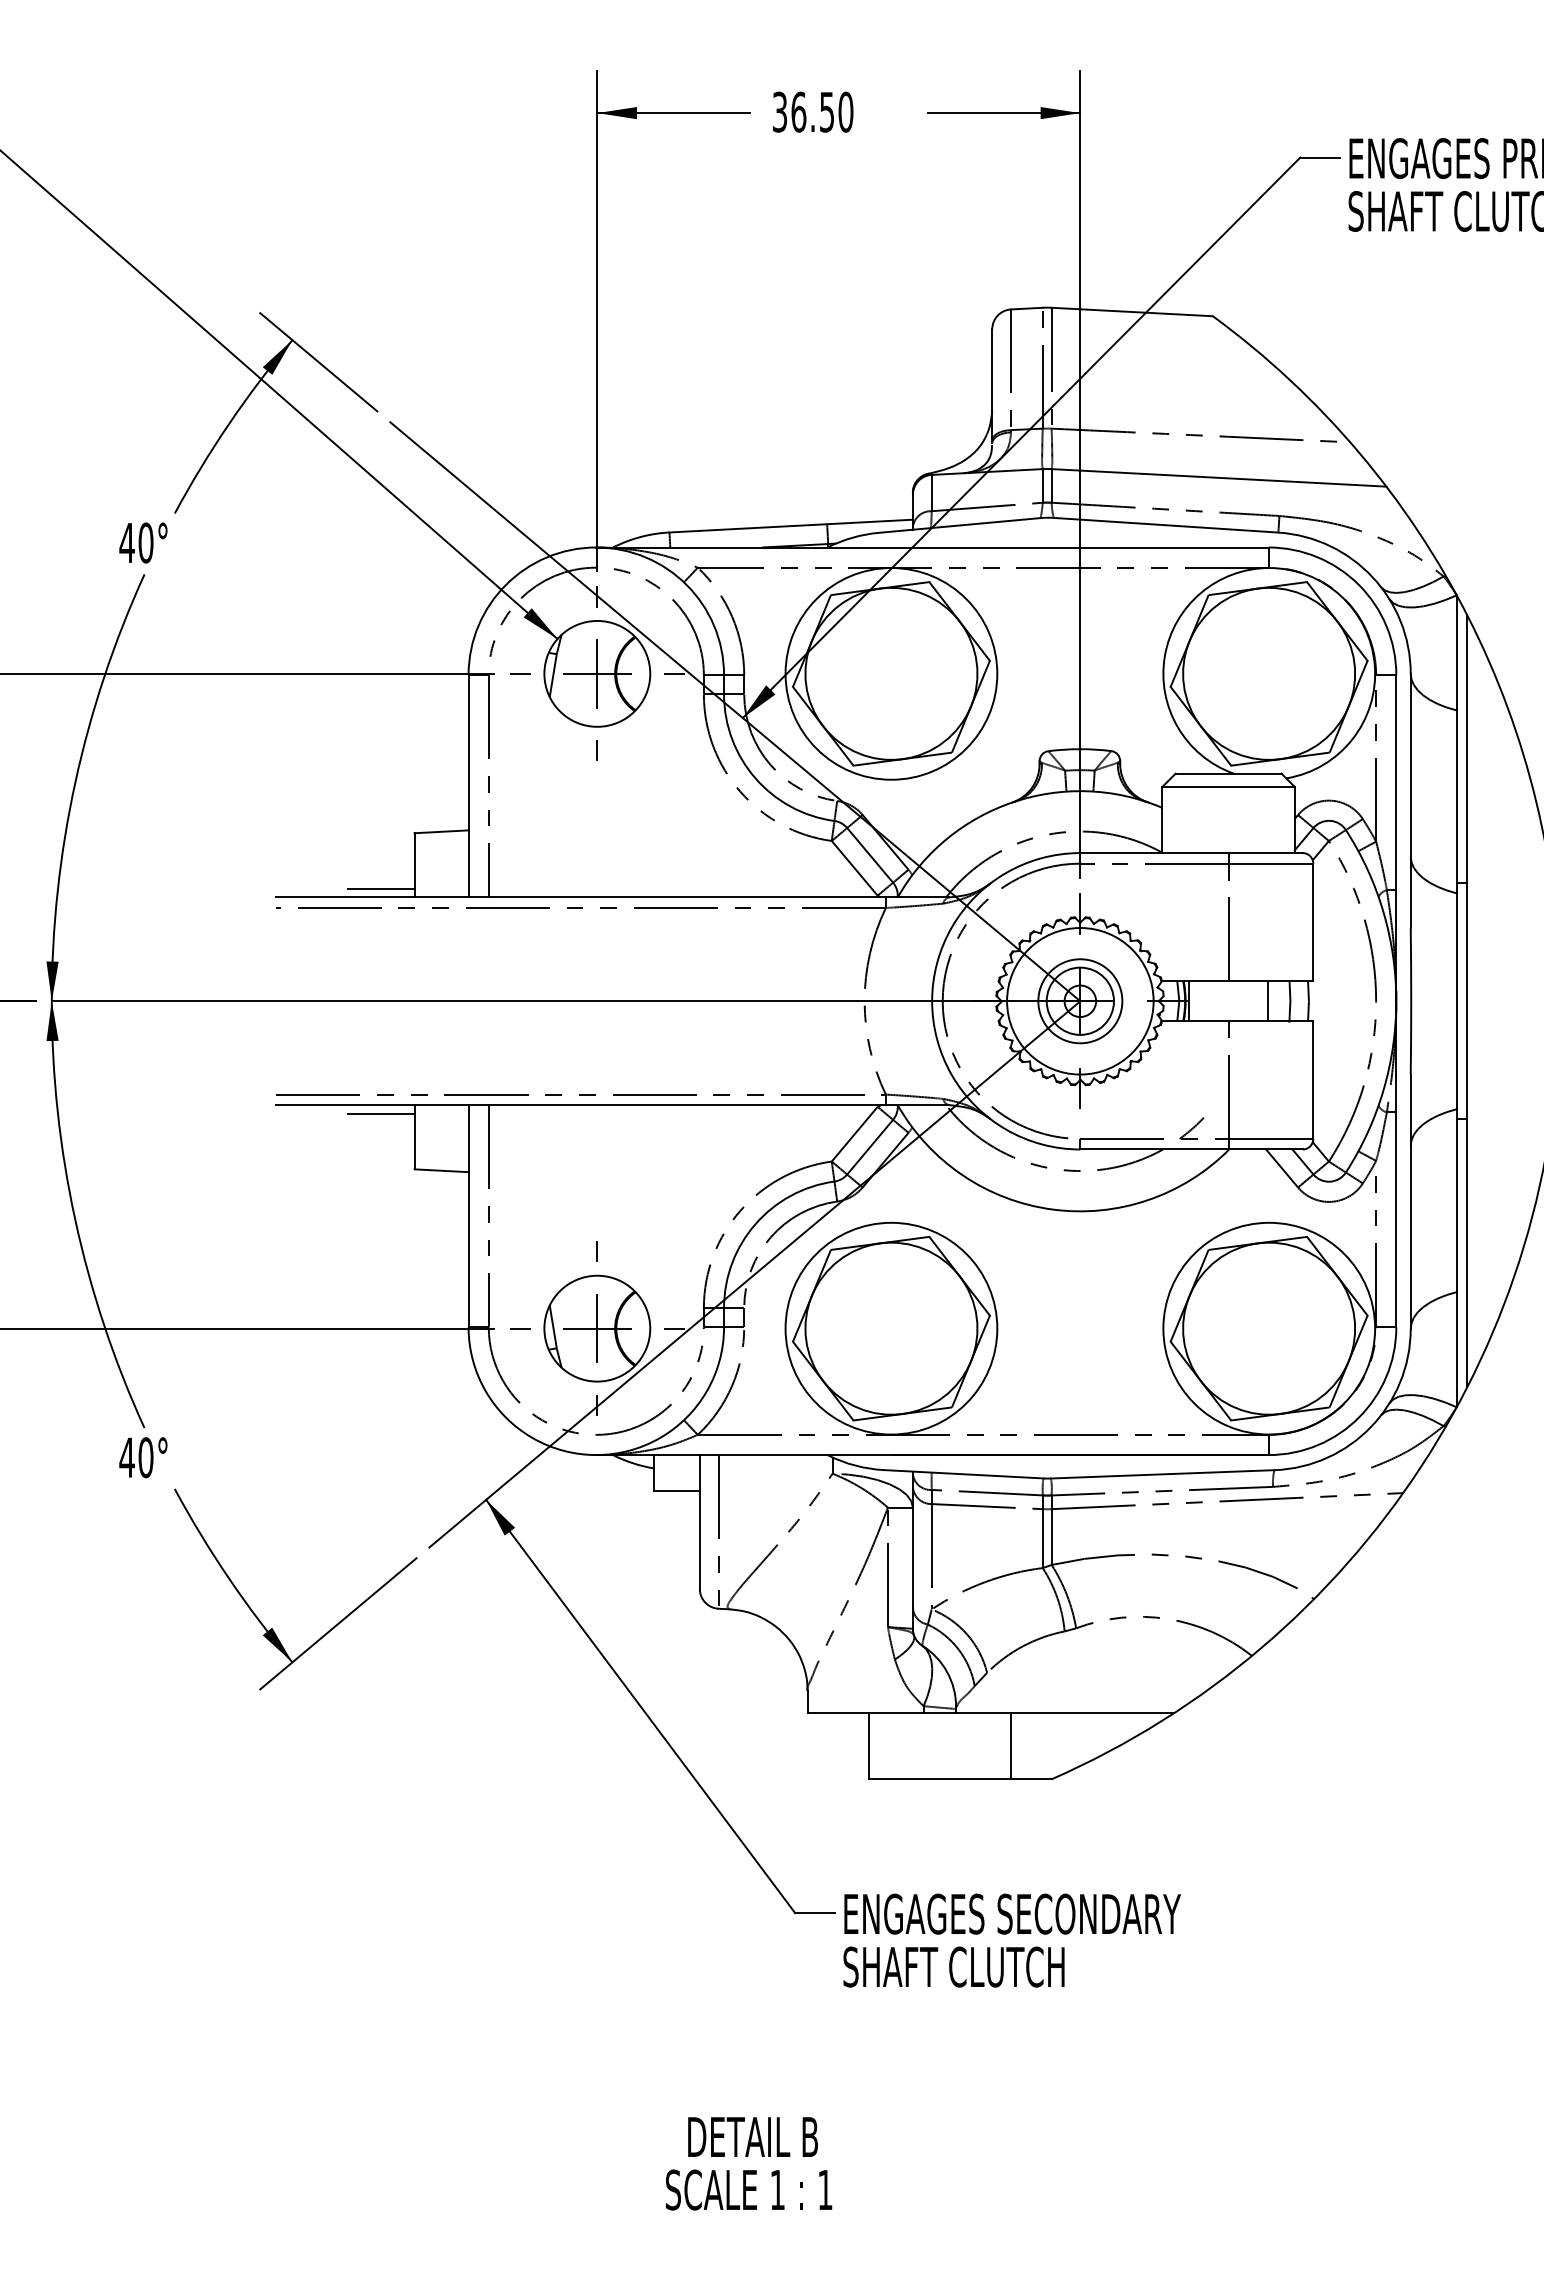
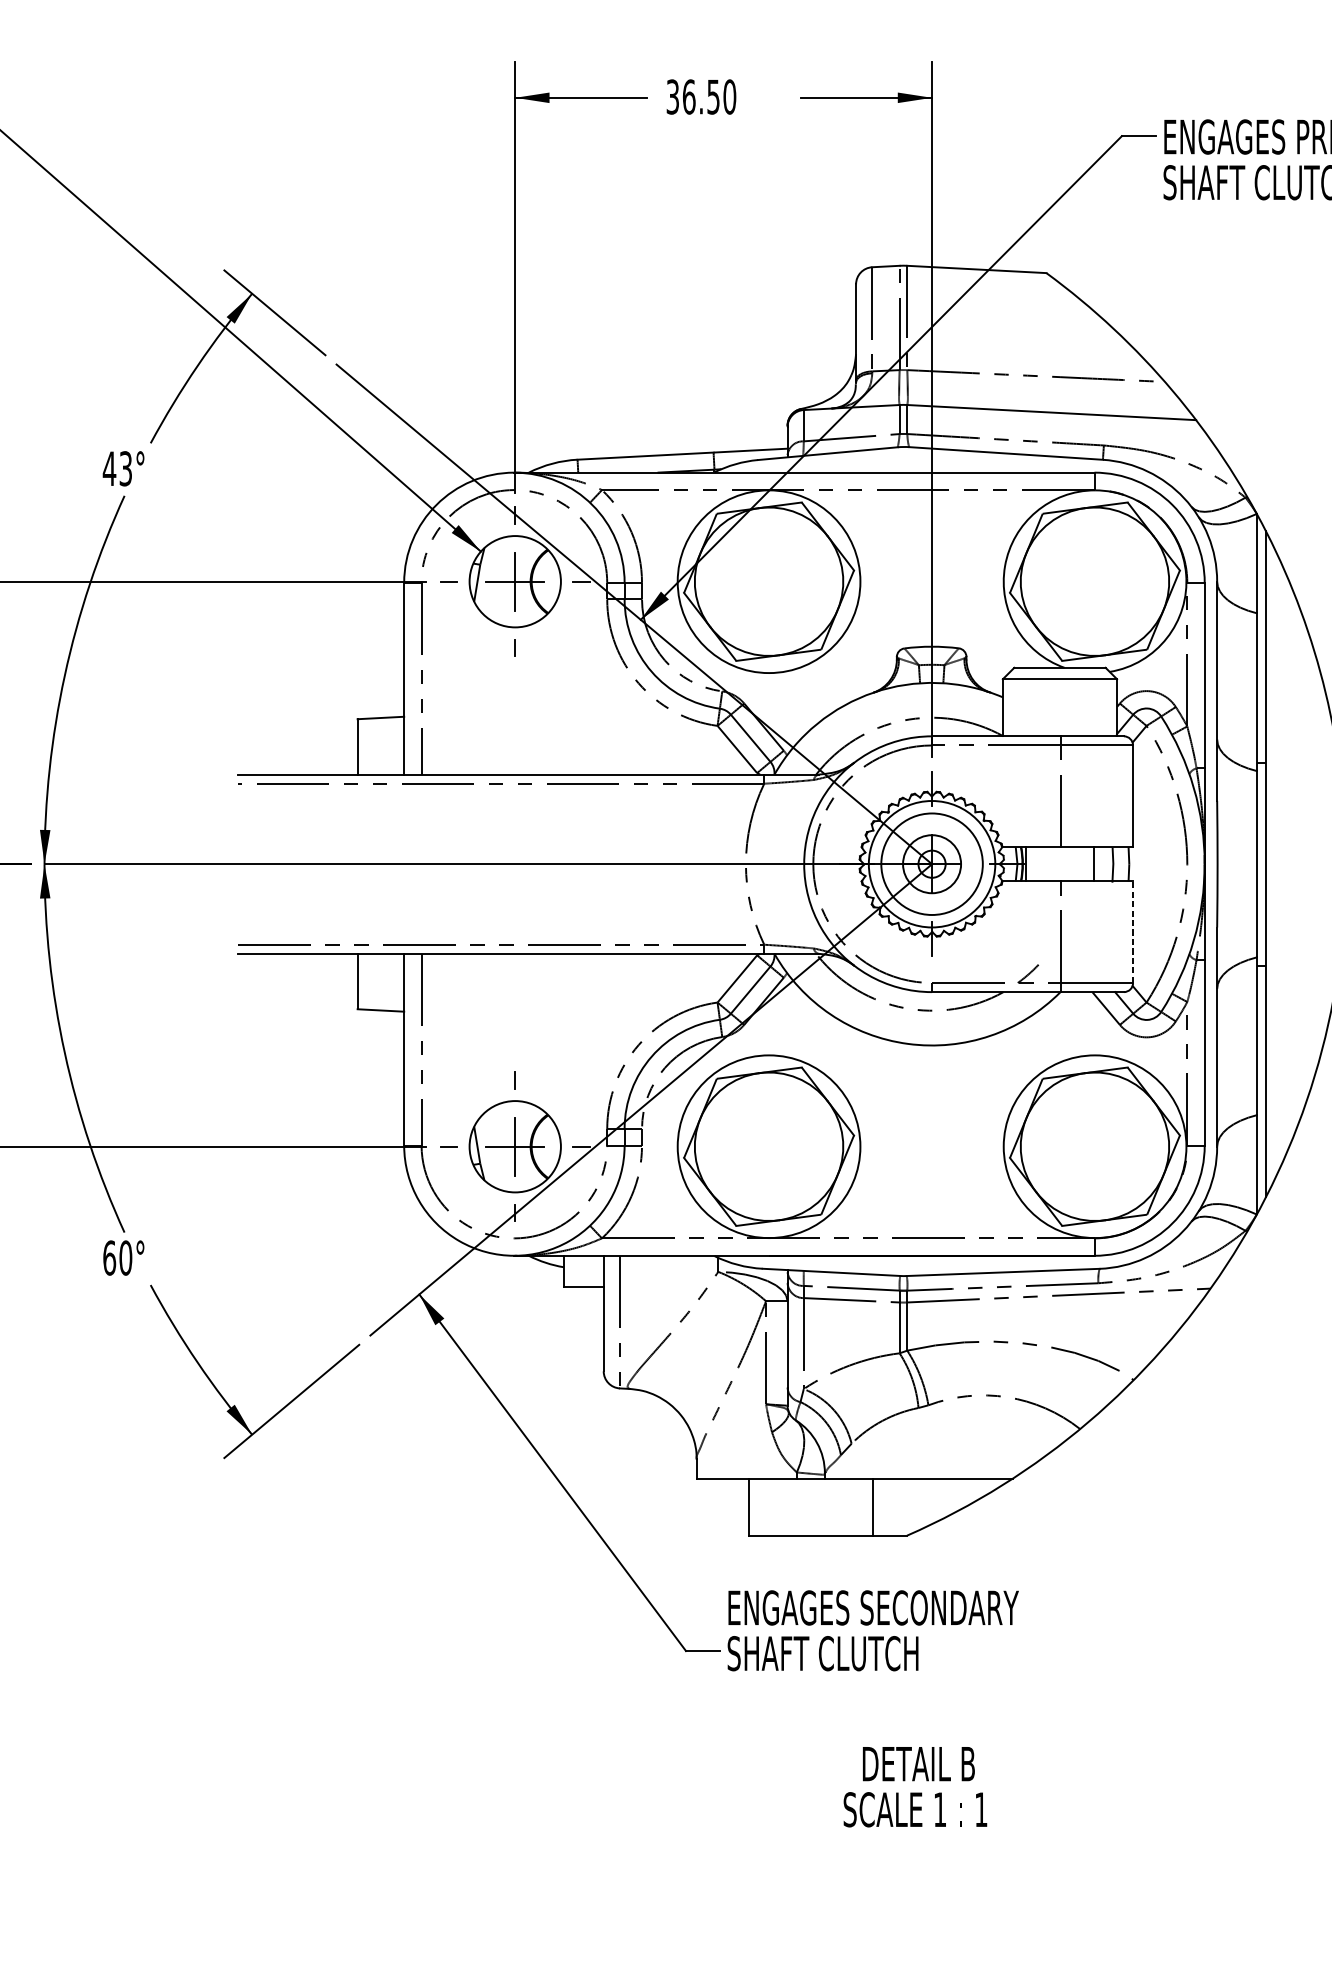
text: (145, 542) -> (125, 468), 40° -> 43°
line: (381, 888) -> (329, 766), removed
circle: (1080, 1001) -> (932, 864), size x1.4
line: (1313, 1080) -> (1133, 932), solid -> dashed
line: (381, 1113) -> (329, 961), removed
text: (126, 1457) -> (108, 1257), 40° -> 60°
text: (1011, 1940) -> (872, 1630), moved
text: (749, 2163) -> (915, 1786), moved

